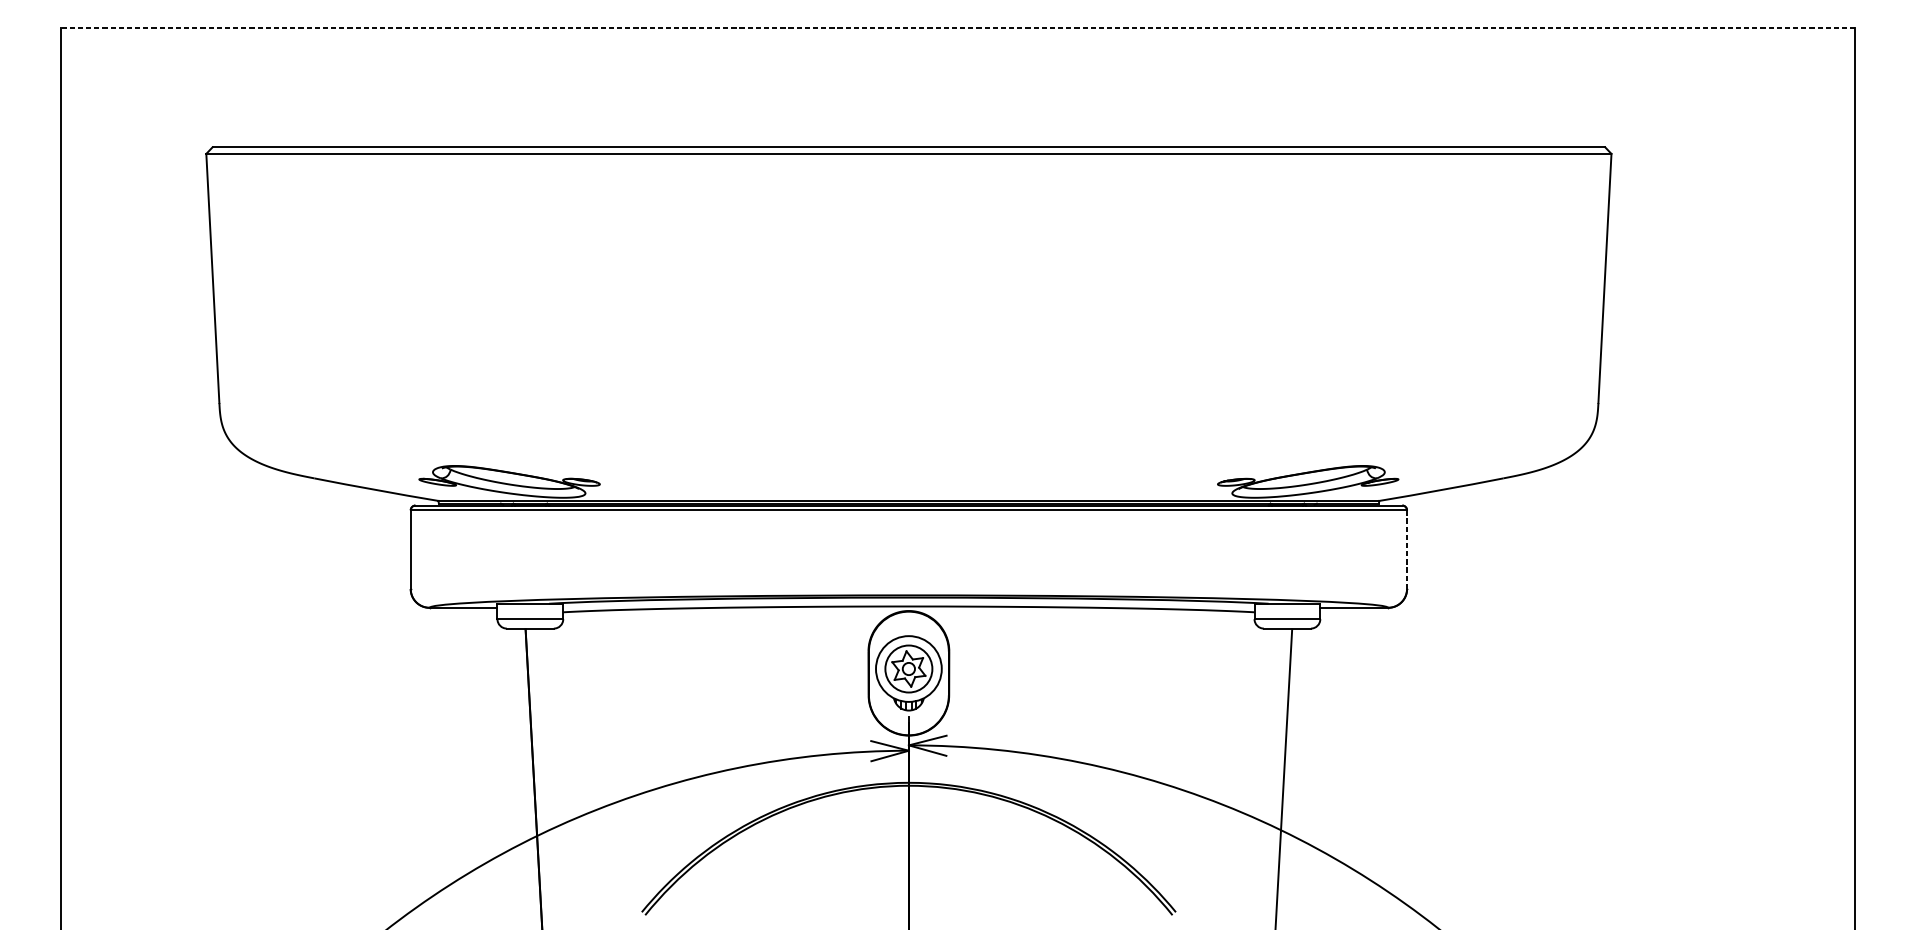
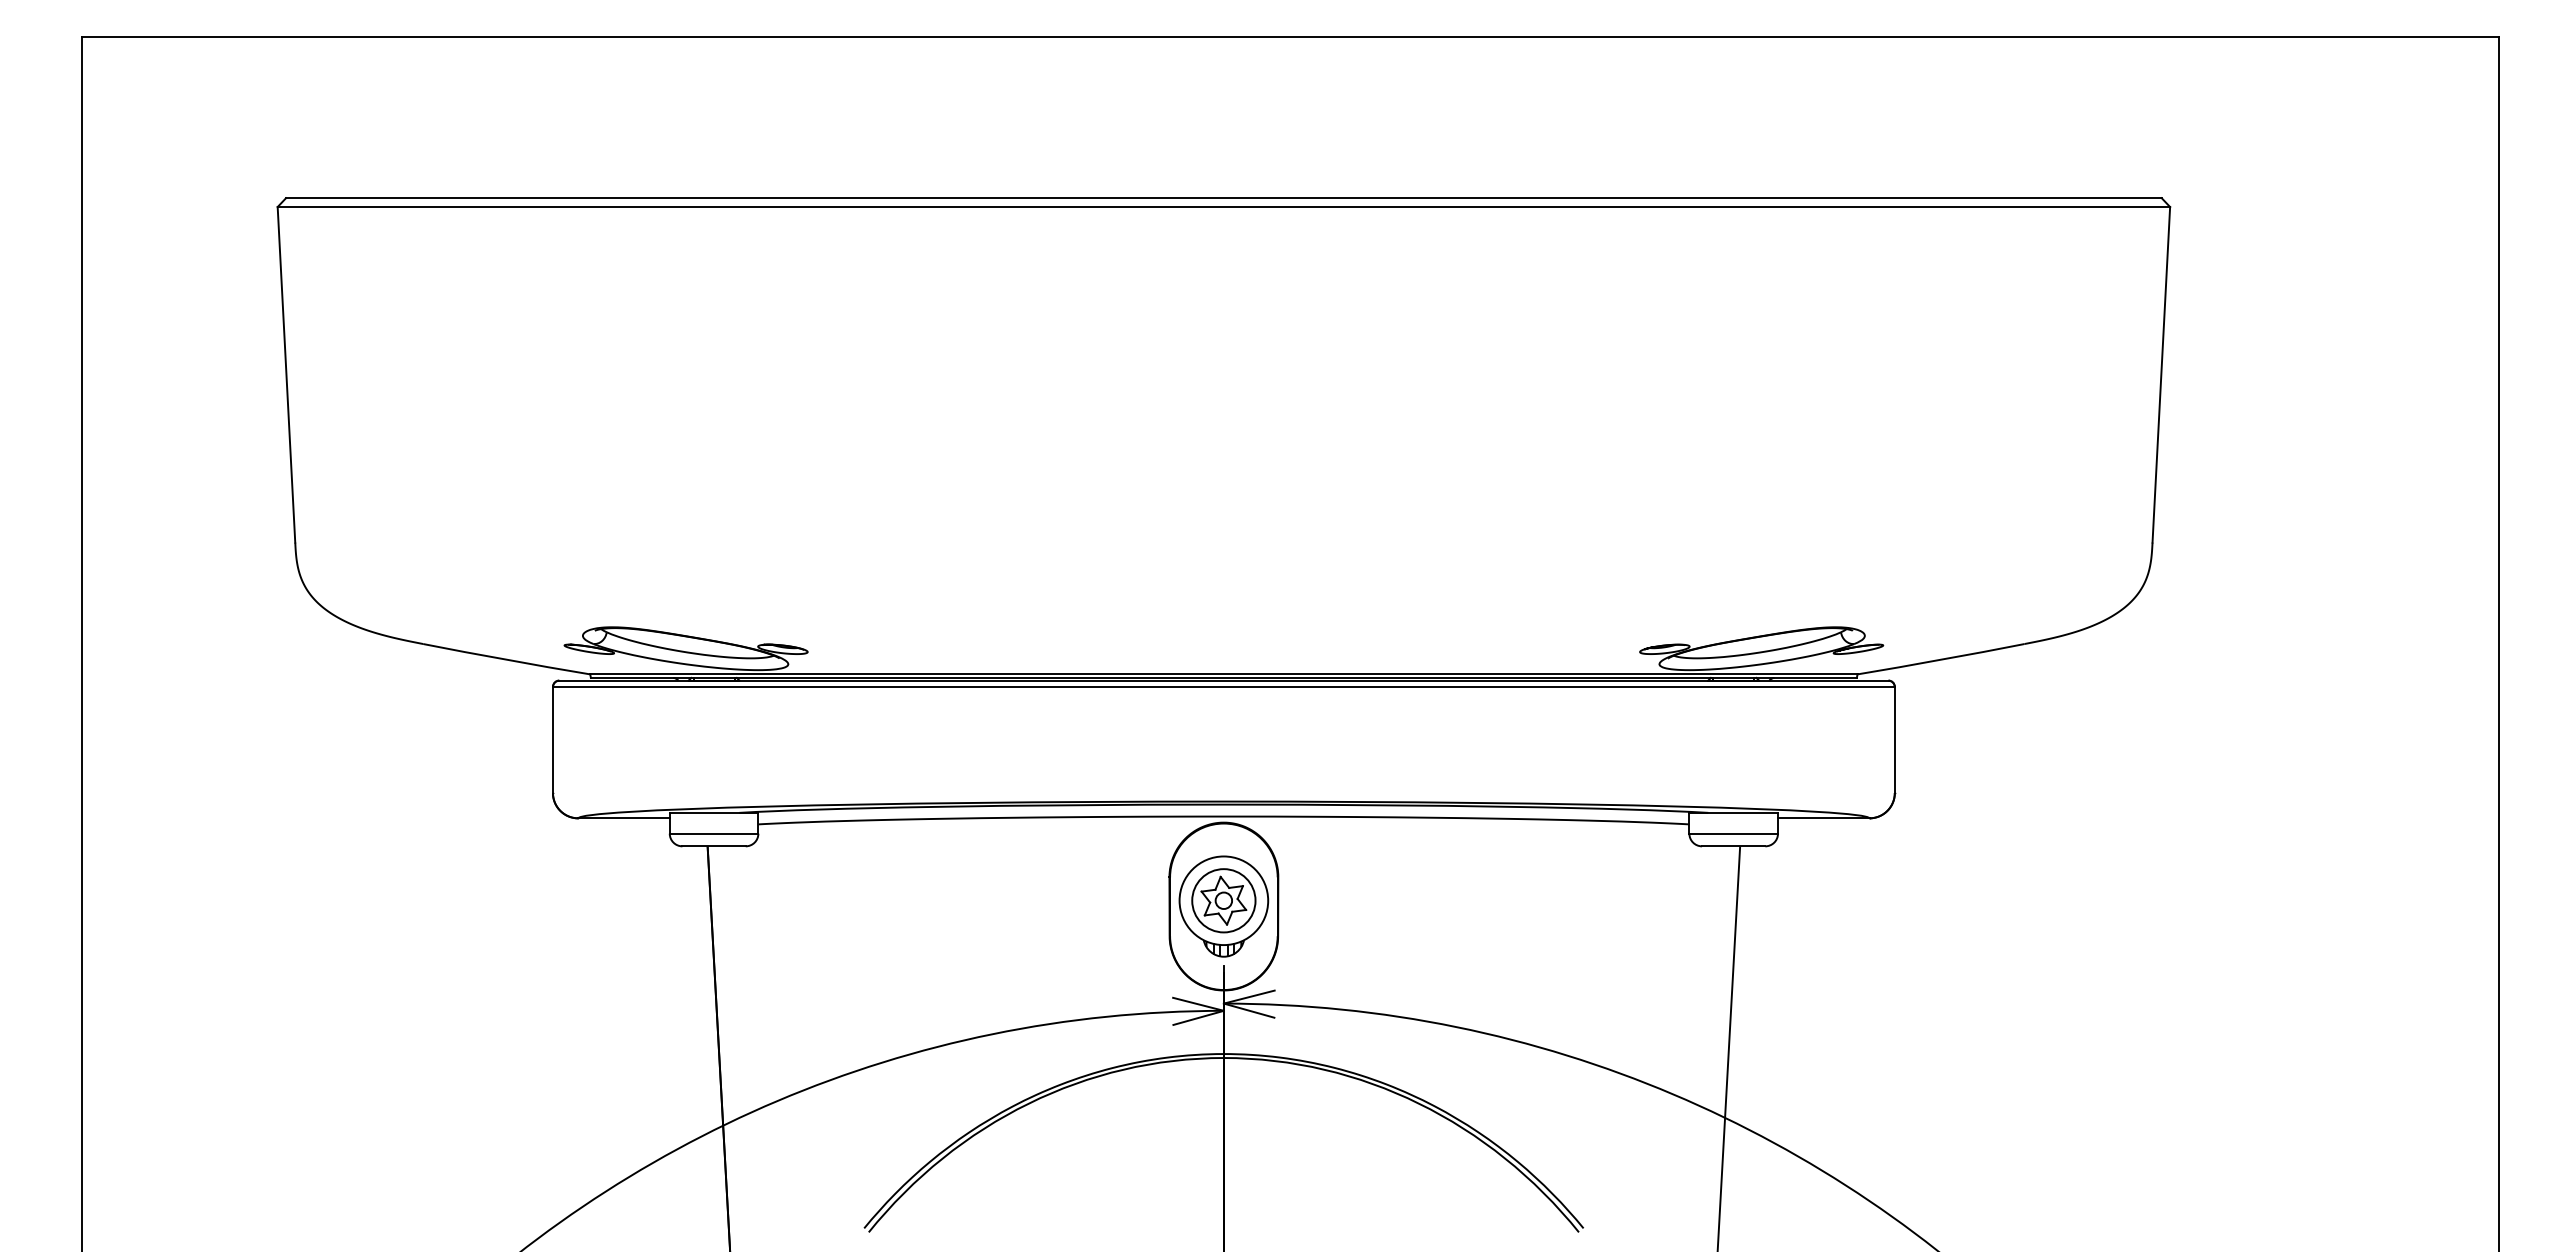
line: (958, 28) -> (1290, 37), dashed -> solid
line: (1406, 549) -> (1894, 739), dashed -> solid

